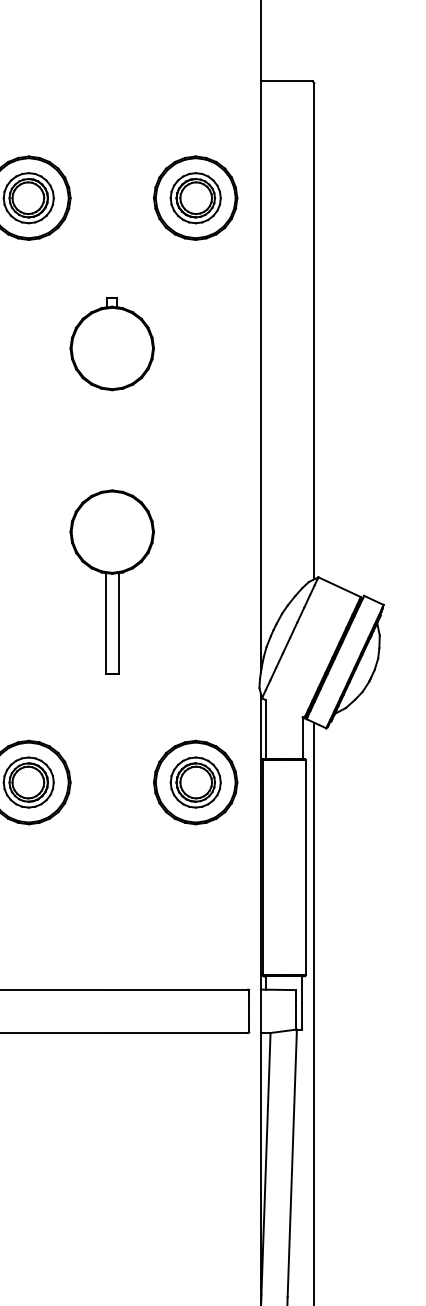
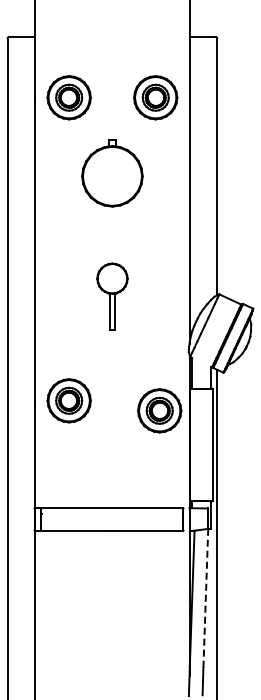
part: (112, 344) -> (112, 173), size x1.4
part: (112, 581) -> (112, 296), size x0.7
part: (195, 781) -> (159, 410), moved
line: (291, 1161) -> (205, 597), solid -> dashed

